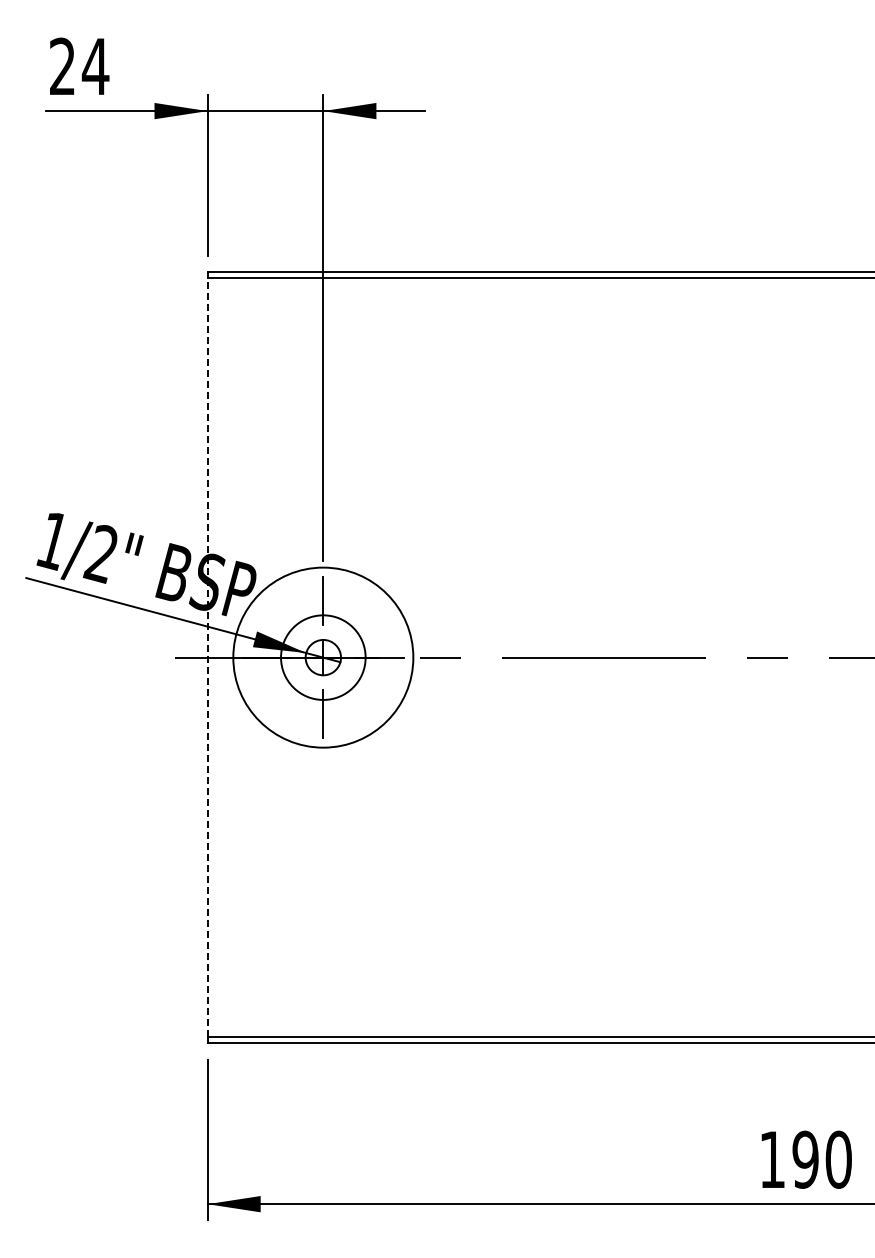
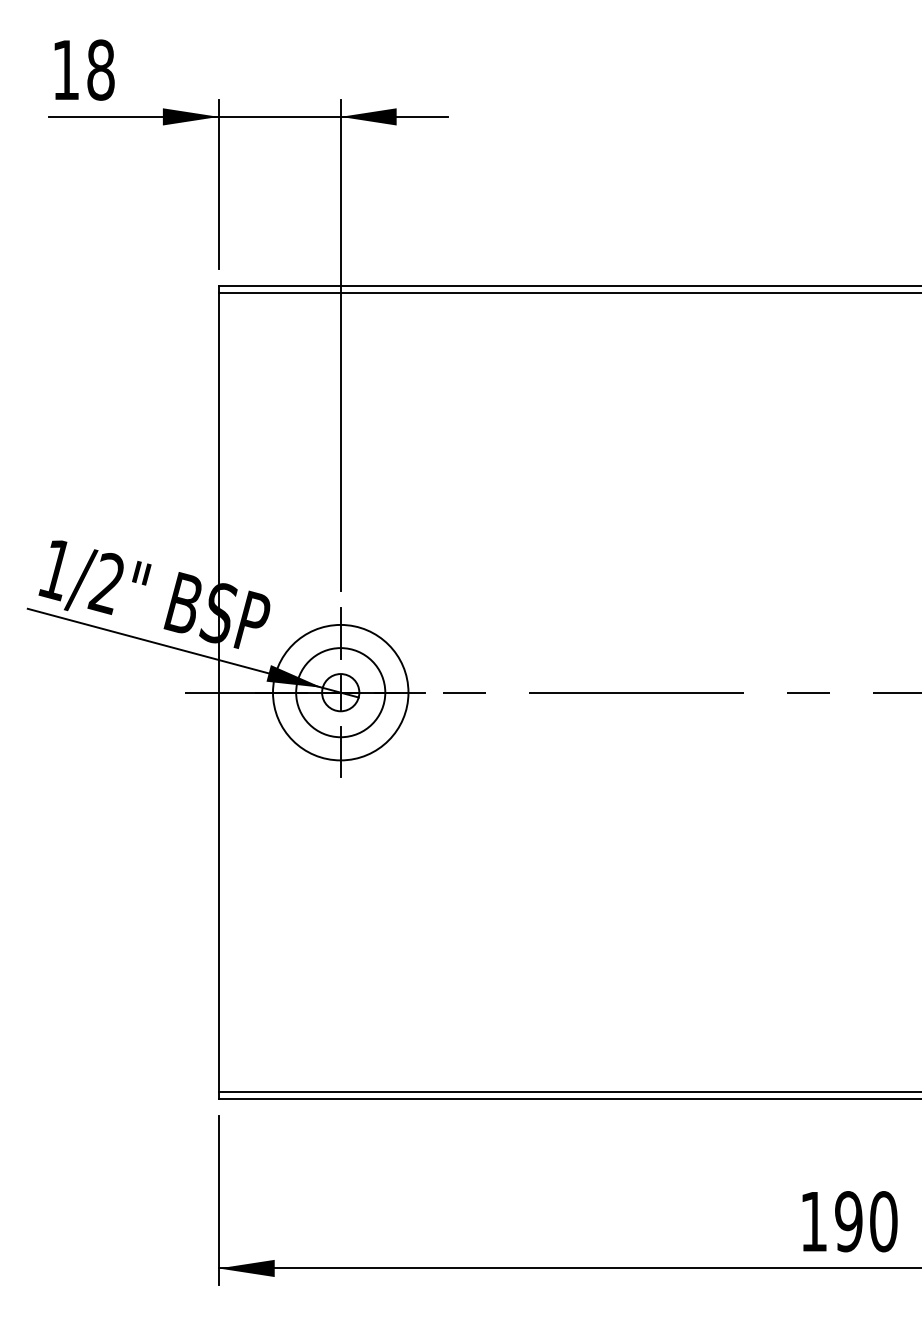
text: (79, 66) -> (83, 69), 24 -> 18
line: (207, 657) -> (218, 692), dashed -> solid
circle: (323, 657) -> (340, 692), size x0.71

